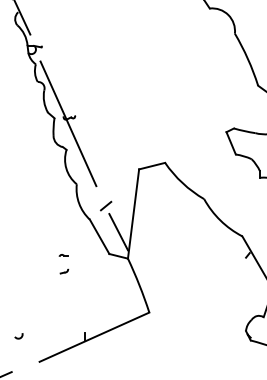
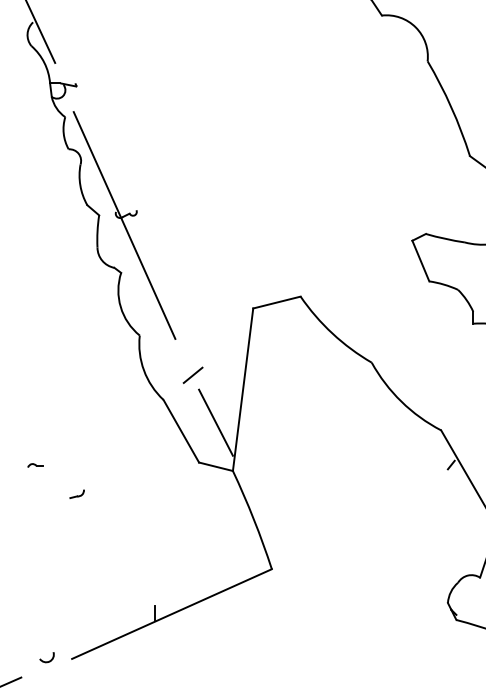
part: (63, 255) -> (35, 465), moved
part: (64, 271) -> (77, 494), moved
arc: (18, 337) -> (46, 660), moved

